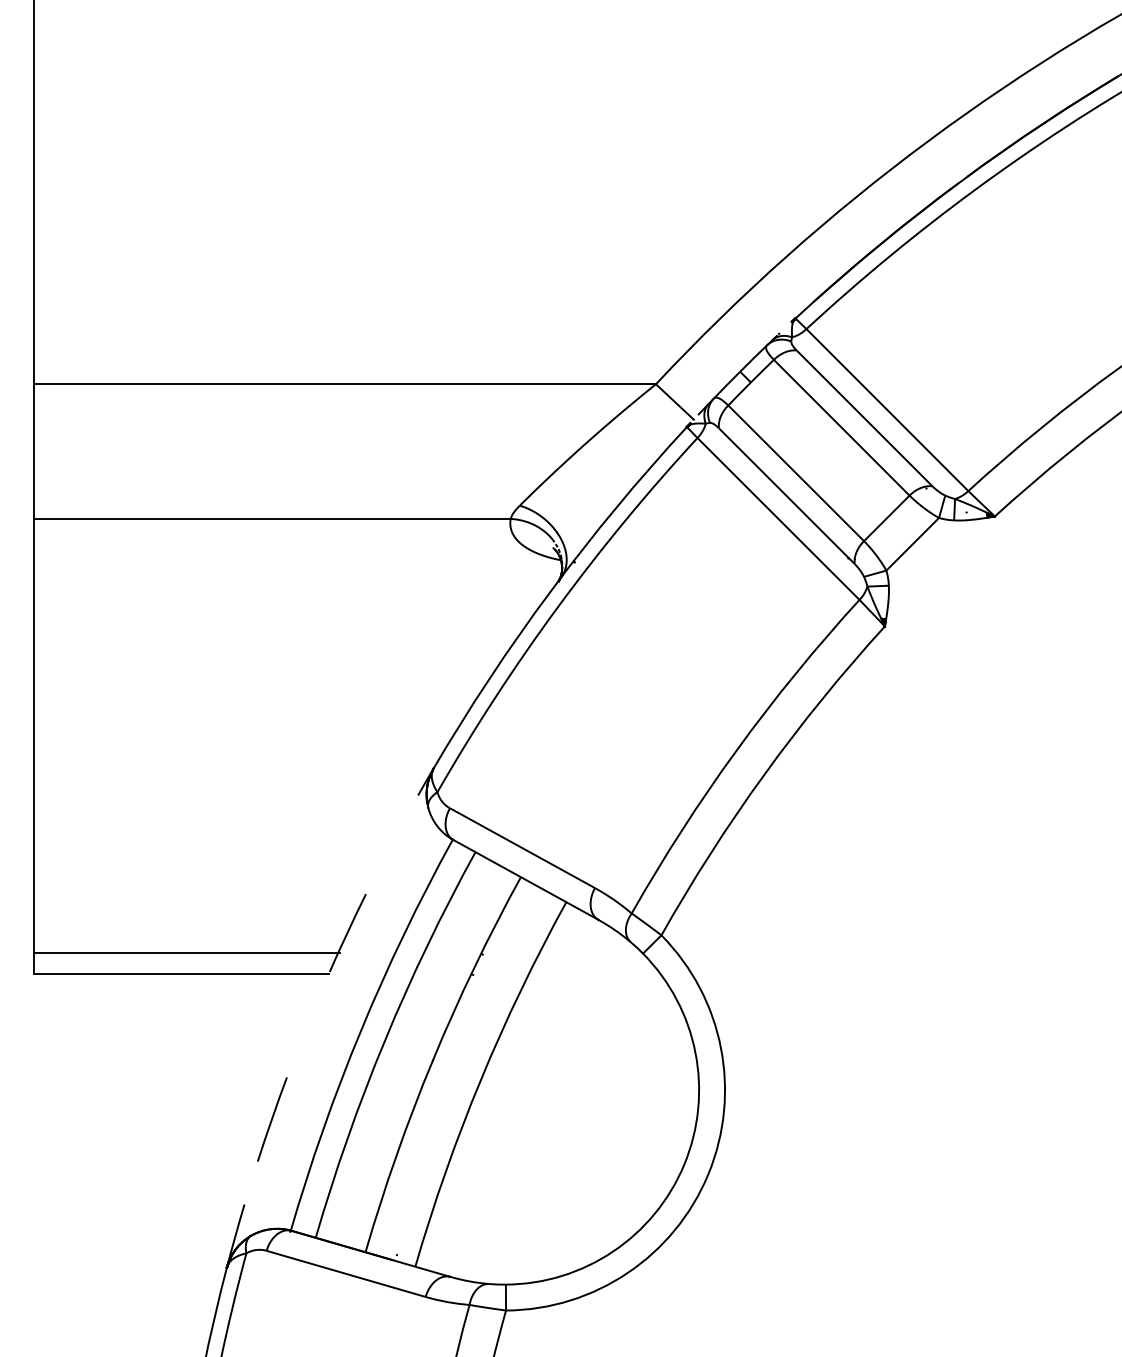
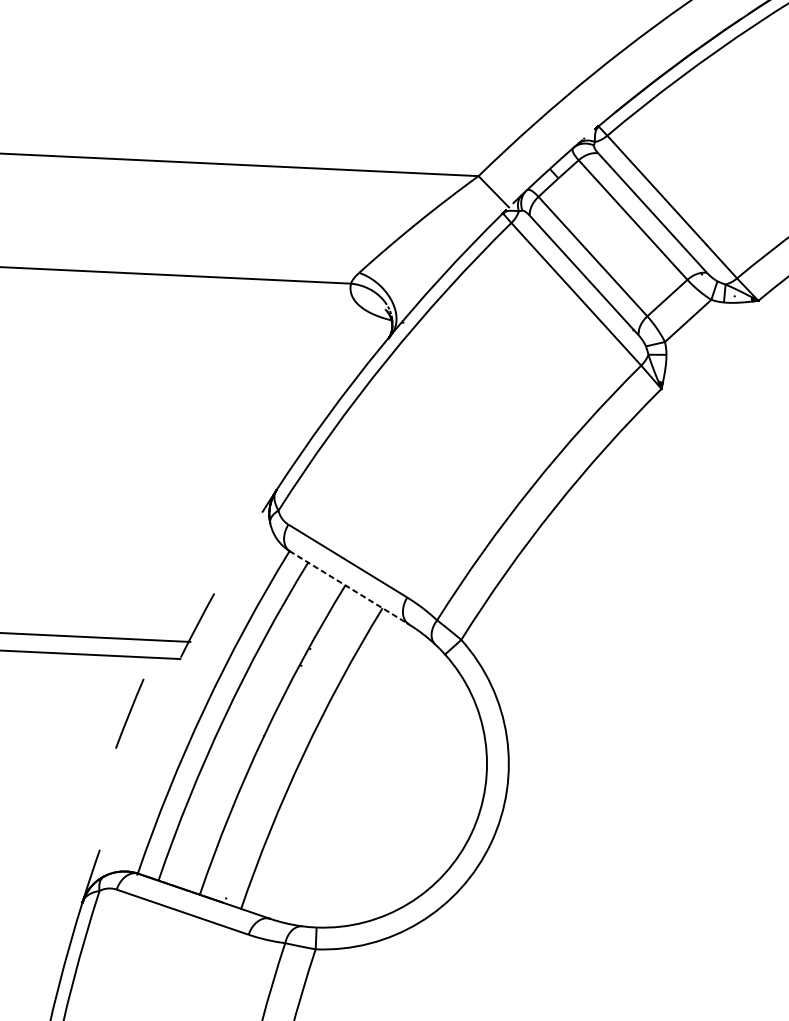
line: (525, 879) -> (349, 587), solid -> dashed
line: (272, 1119) -> (129, 713), moved

